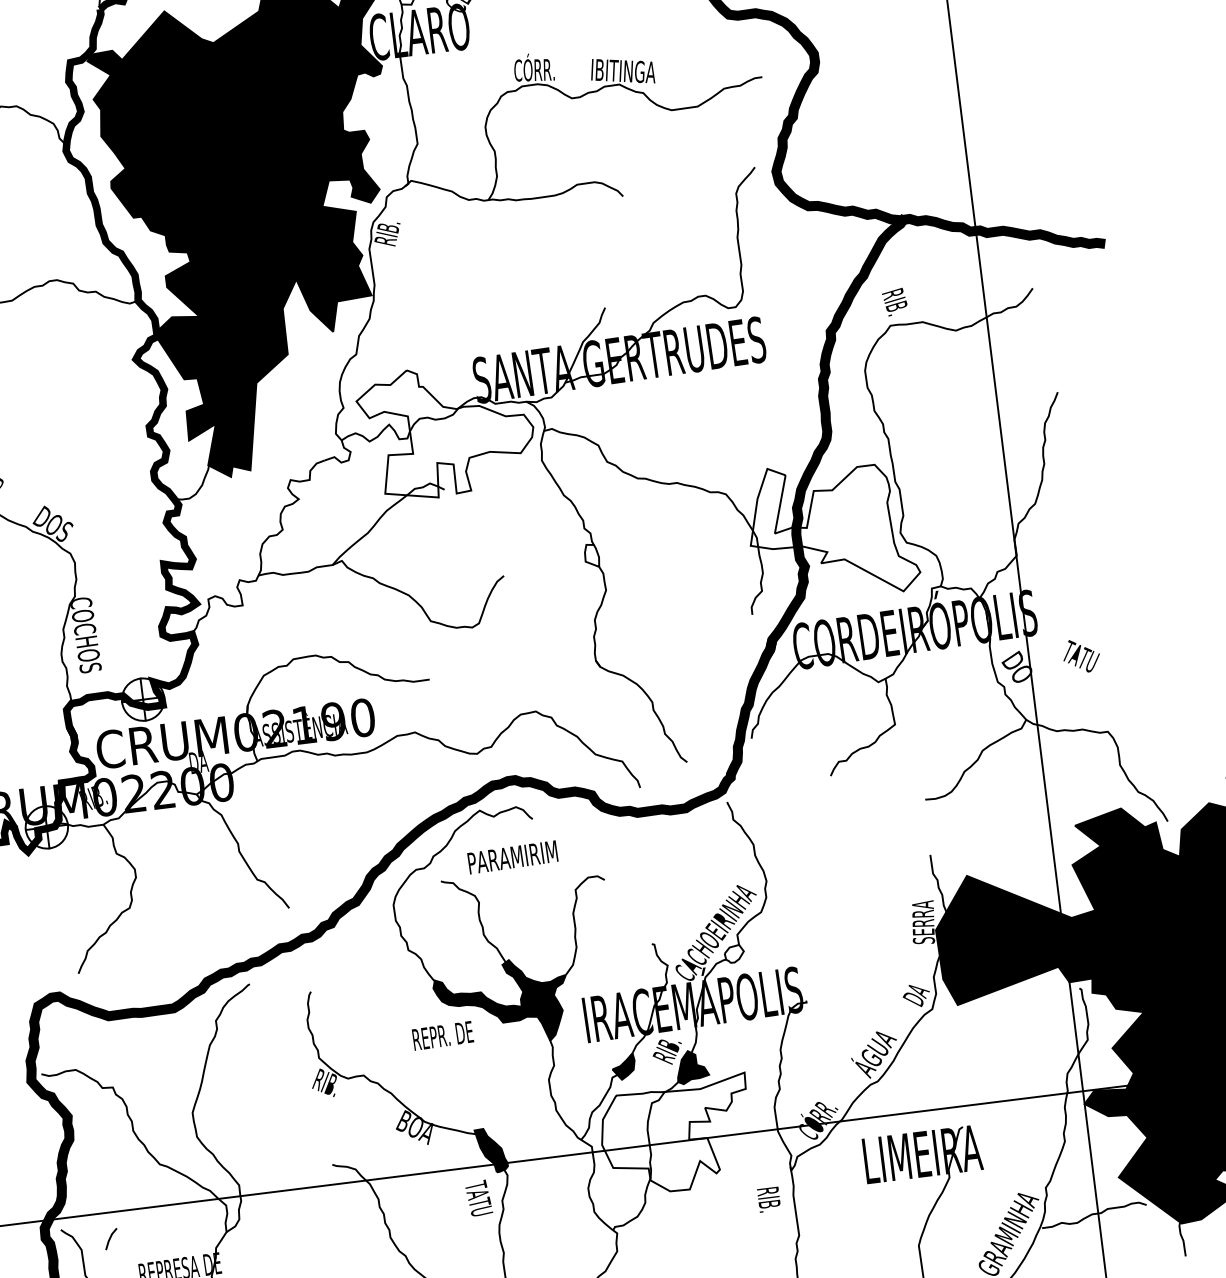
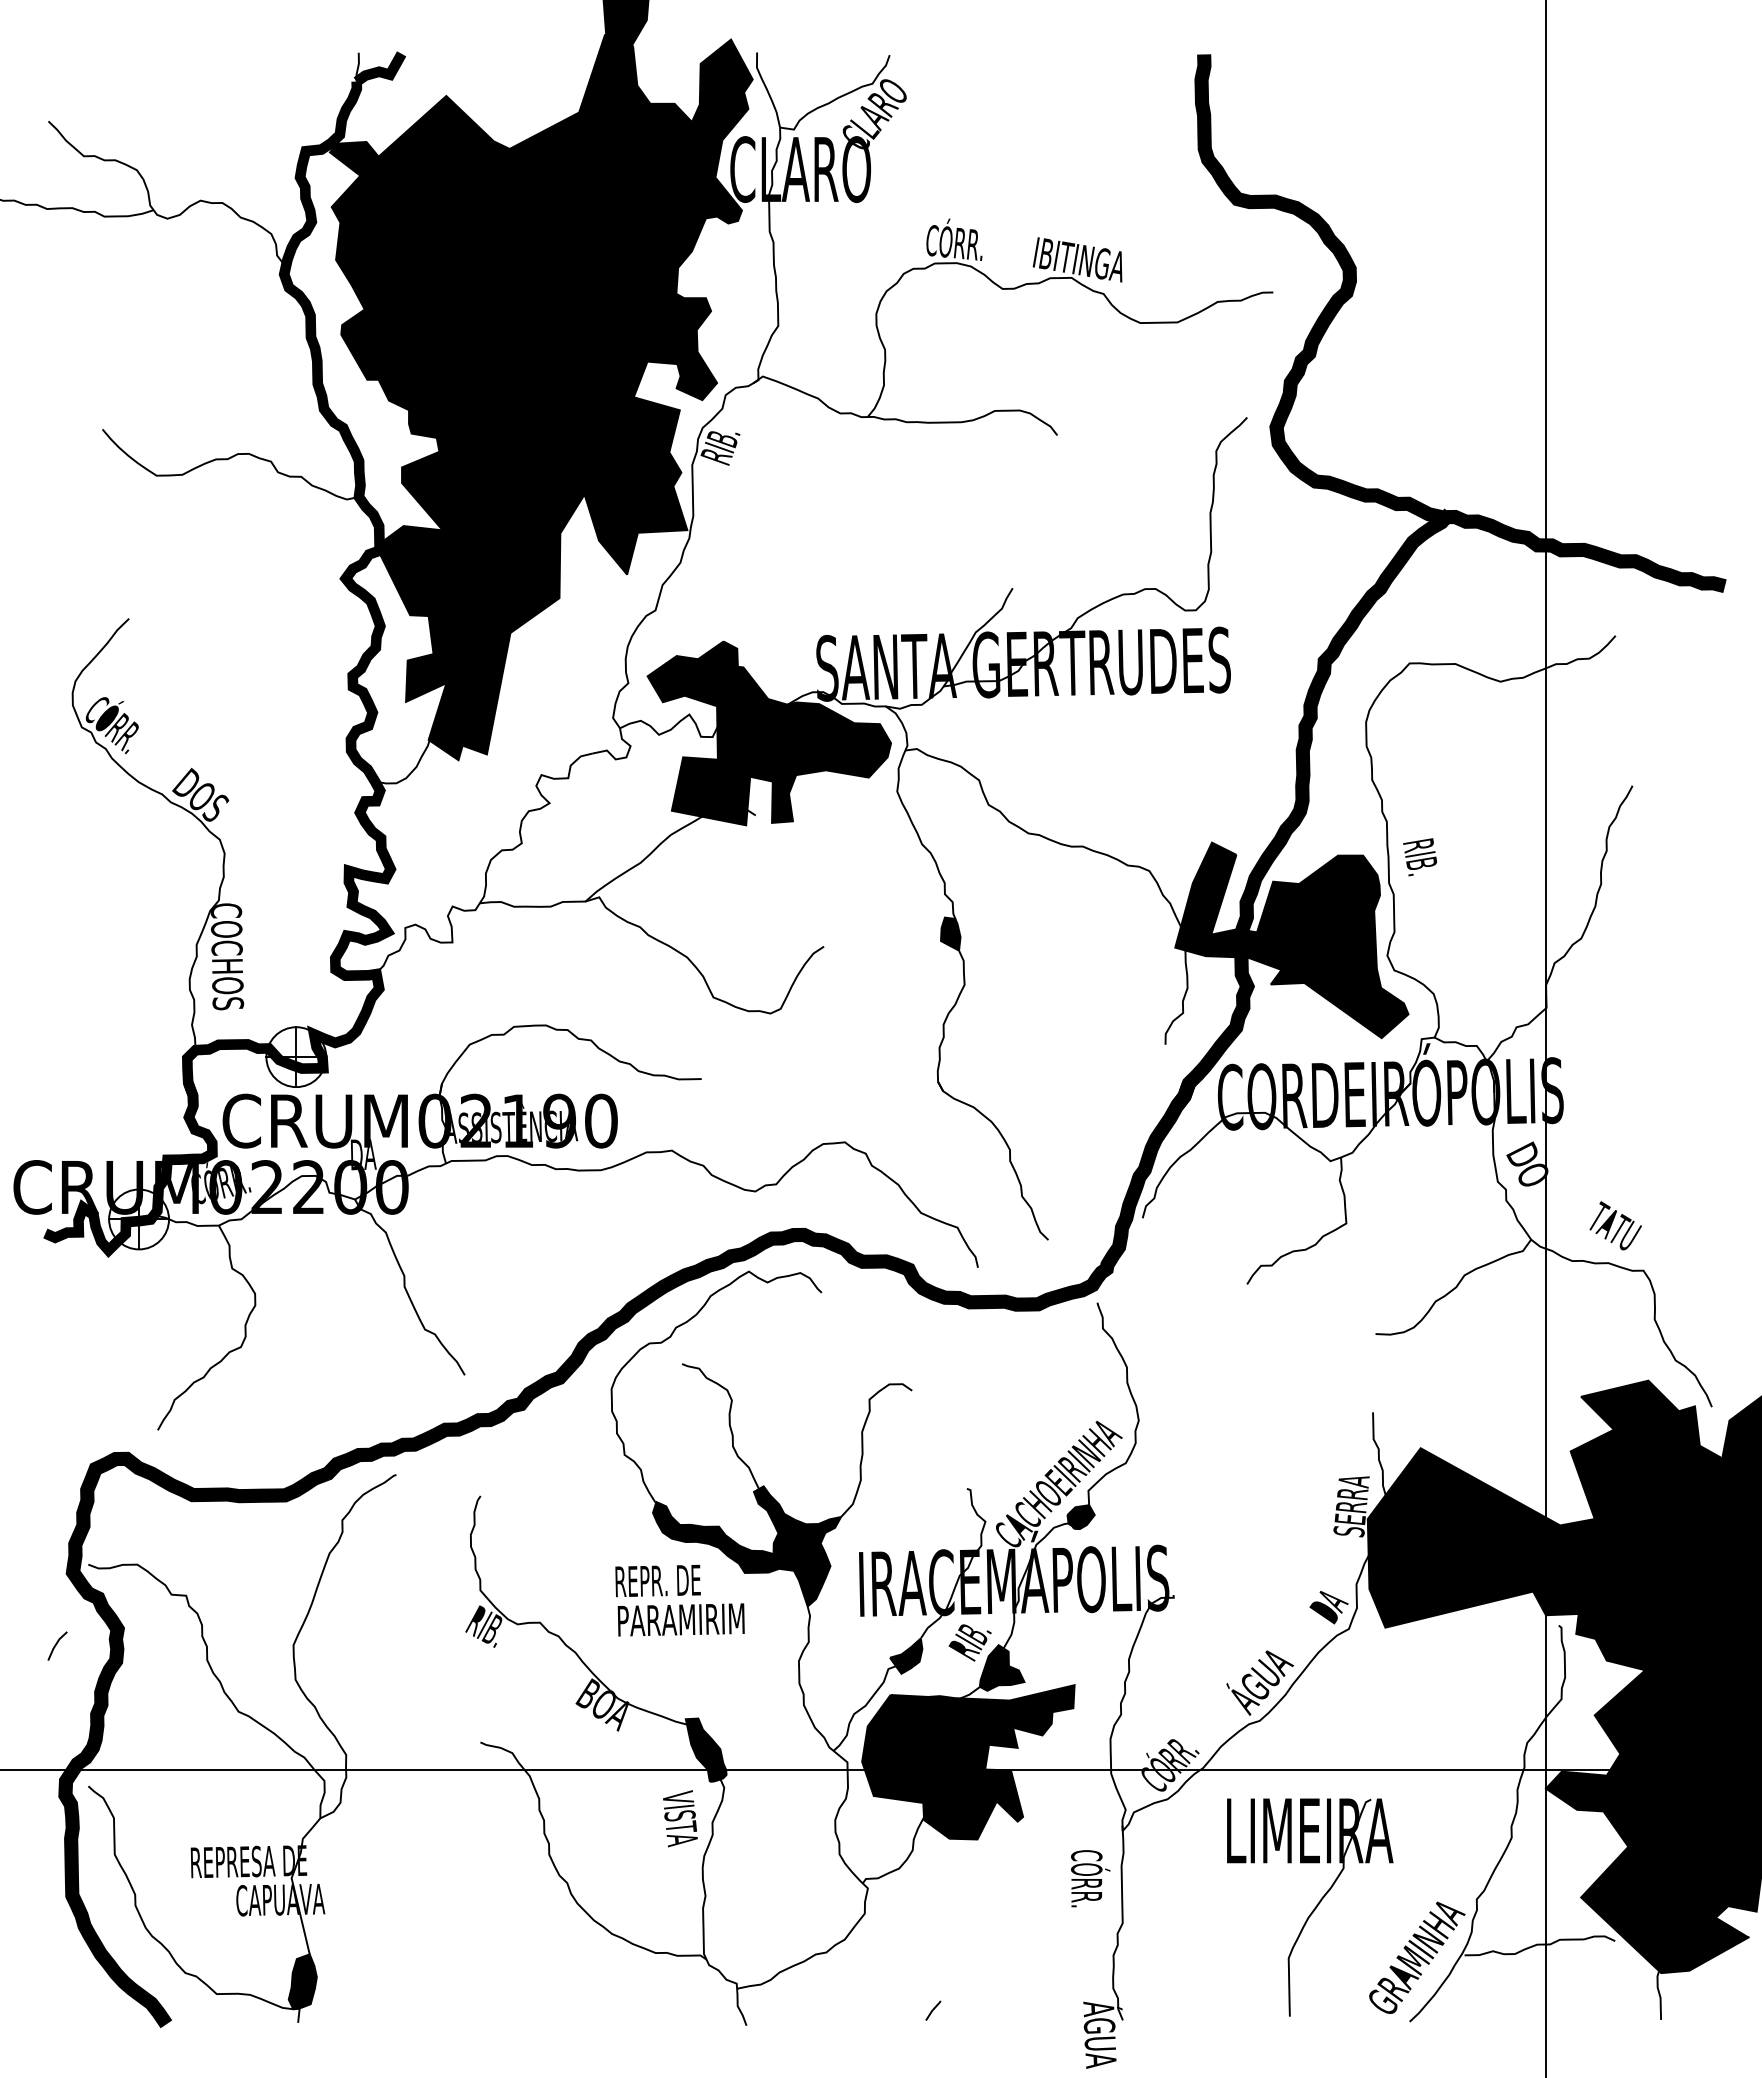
text: (894, 302) -> (1419, 857), moved
fill: (447, 430) -> (769, 733), added
fill: (831, 530) -> (1291, 940), added
fill: (591, 555) -> (950, 933), added
text: (1081, 655) -> (1615, 1225), moved
text: (100, 795) -> (220, 1183), RIB. -> CÓRR.
text: (512, 857) -> (680, 1619), moved
fill: (734, 954) -> (1080, 1517), added
fill: (676, 1136) -> (968, 1762), added
text: (479, 1200) -> (680, 1818), TATU -> VISTA
text: (772, 1206) -> (1090, 1878), RIB. -> CÓRR.
line: (111, 1238) -> (57, 1644), moved

